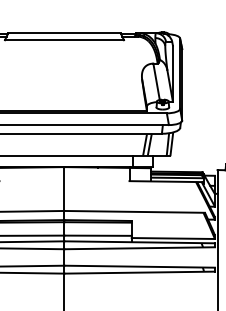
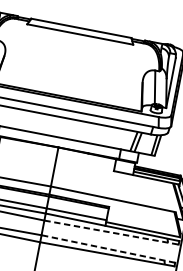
line: (140, 248) -> (112, 232), solid -> dashed
line: (139, 266) -> (108, 248), solid -> dashed

